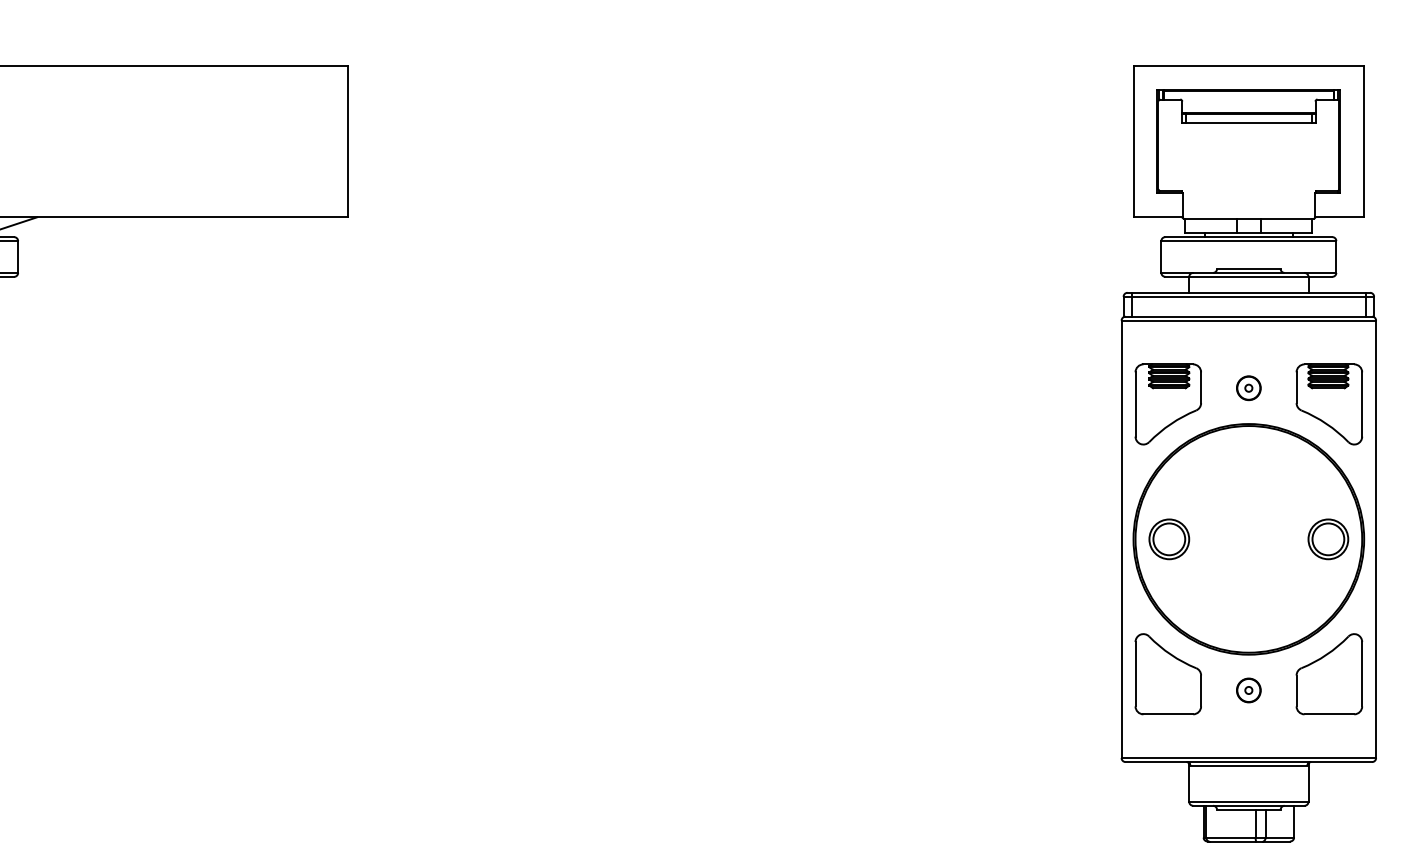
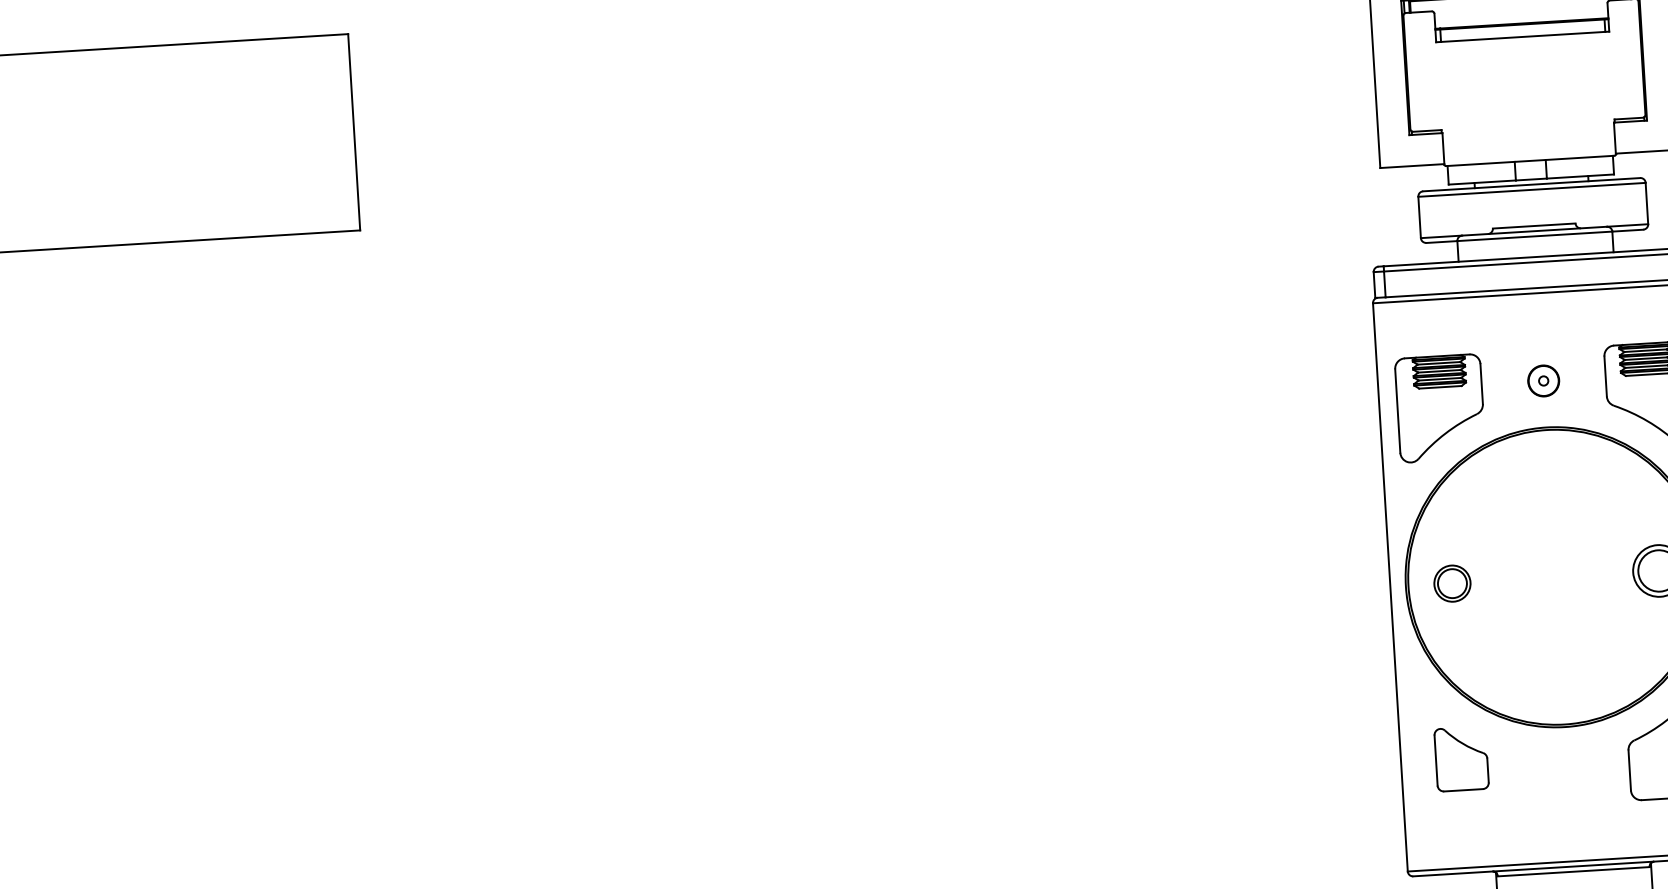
part: (1169, 539) -> (1452, 583), size x0.7
part: (1167, 674) -> (1460, 759), size x0.6
part: (1248, 690) -> (1567, 773), removed

